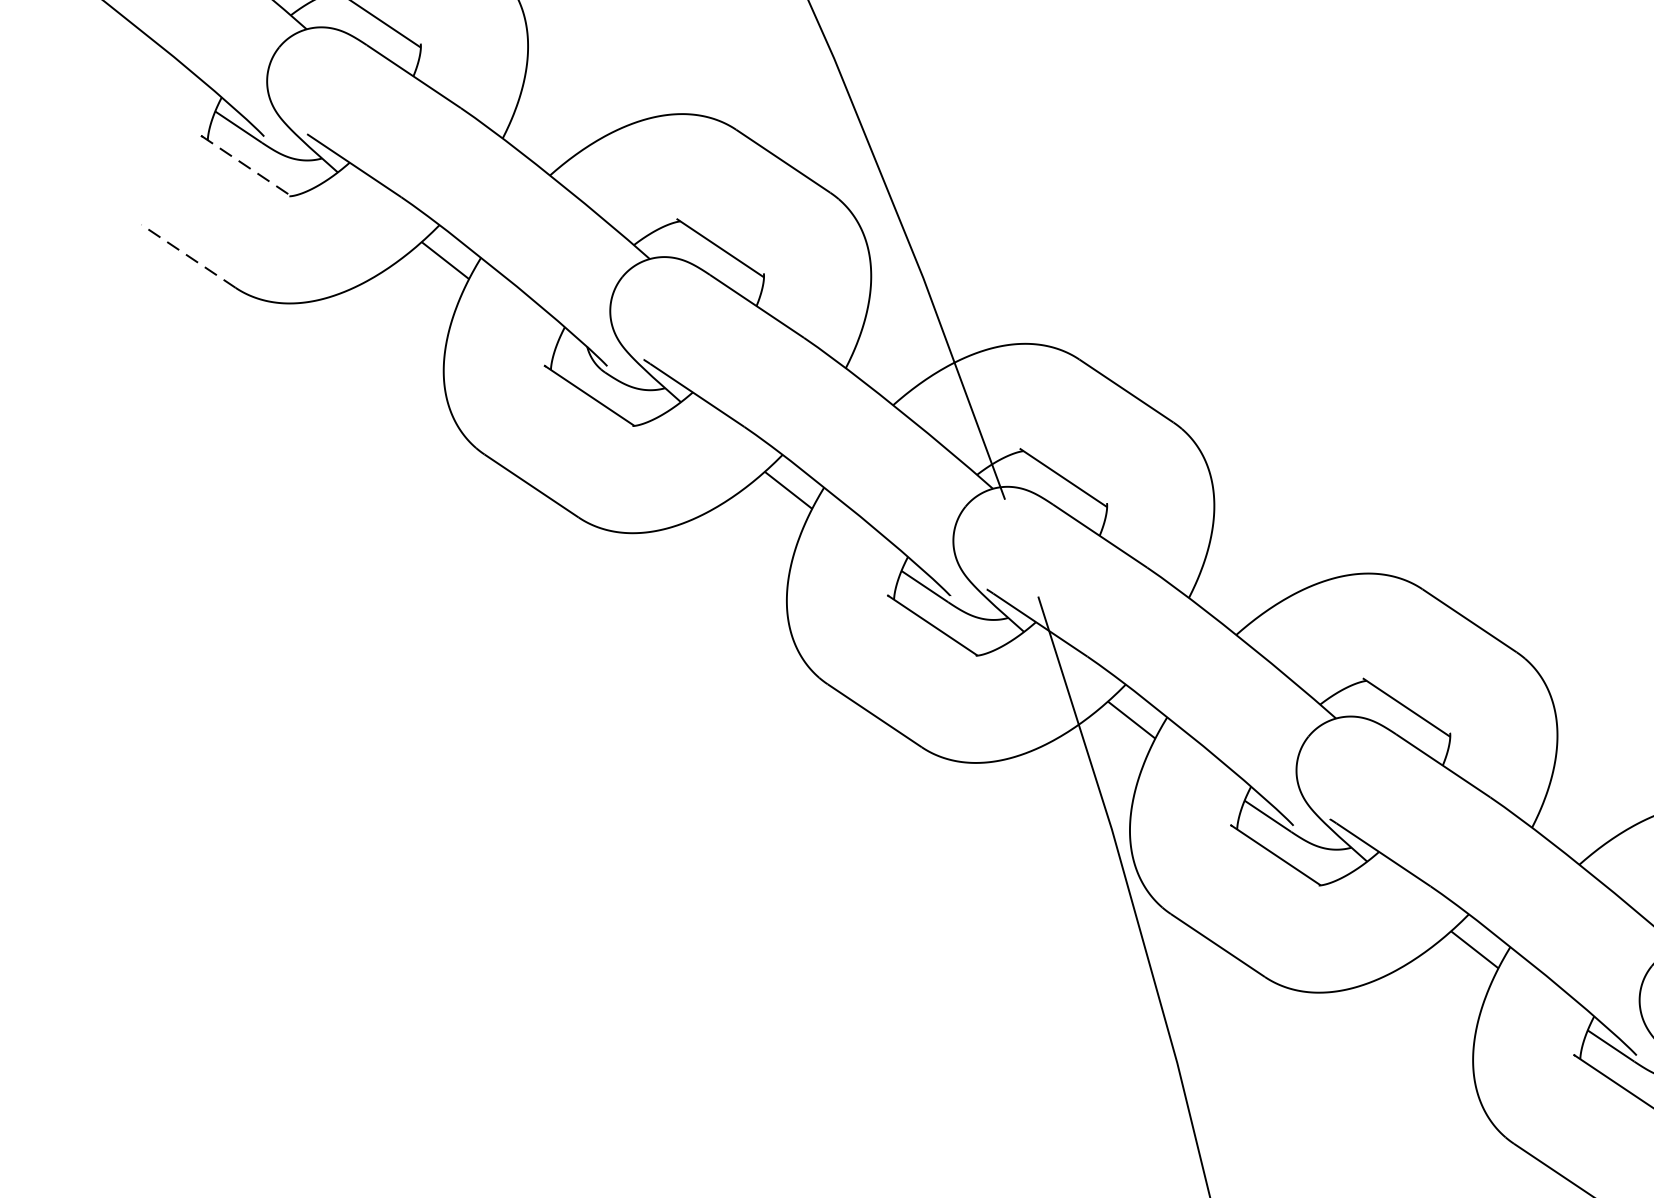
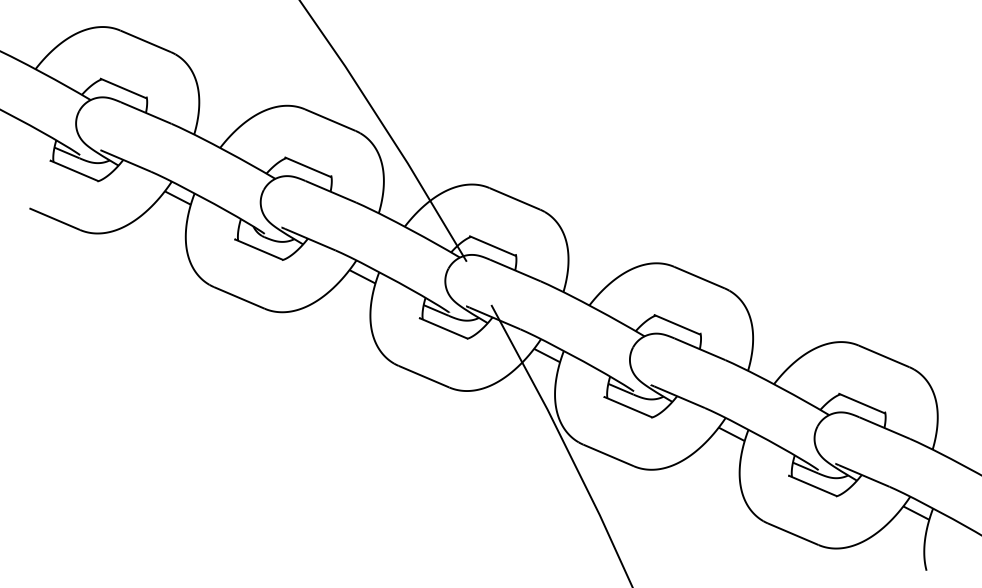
line: (246, 167) -> (74, 171), dashed -> solid
line: (187, 256) -> (54, 219), dashed -> solid

